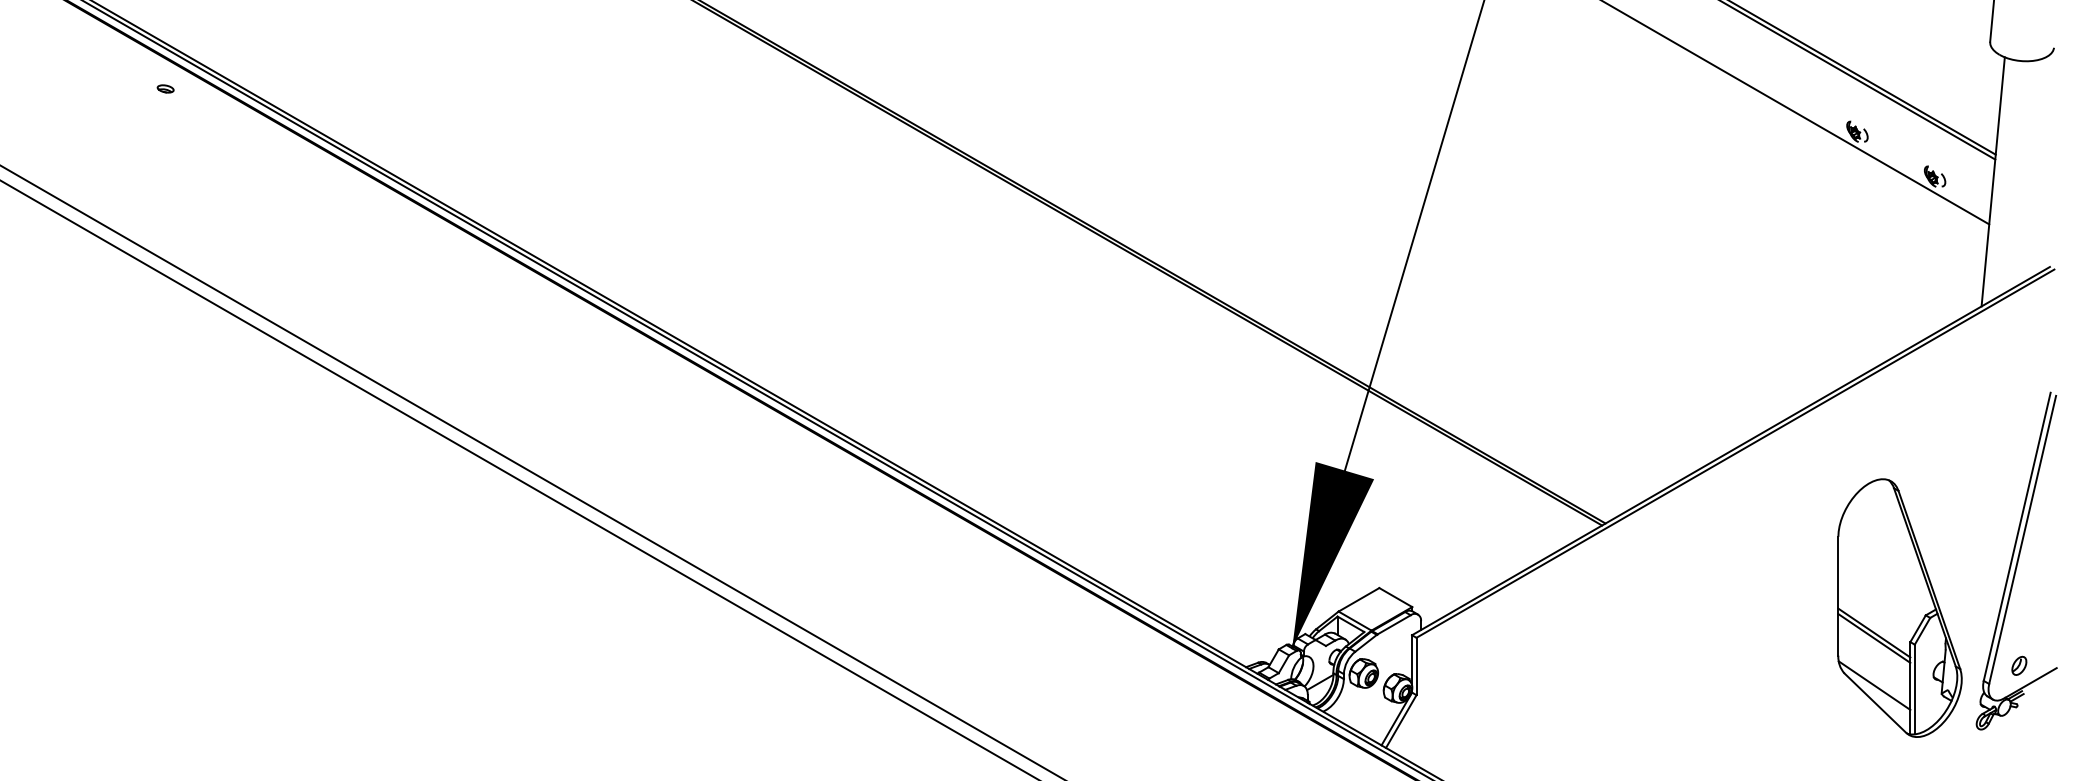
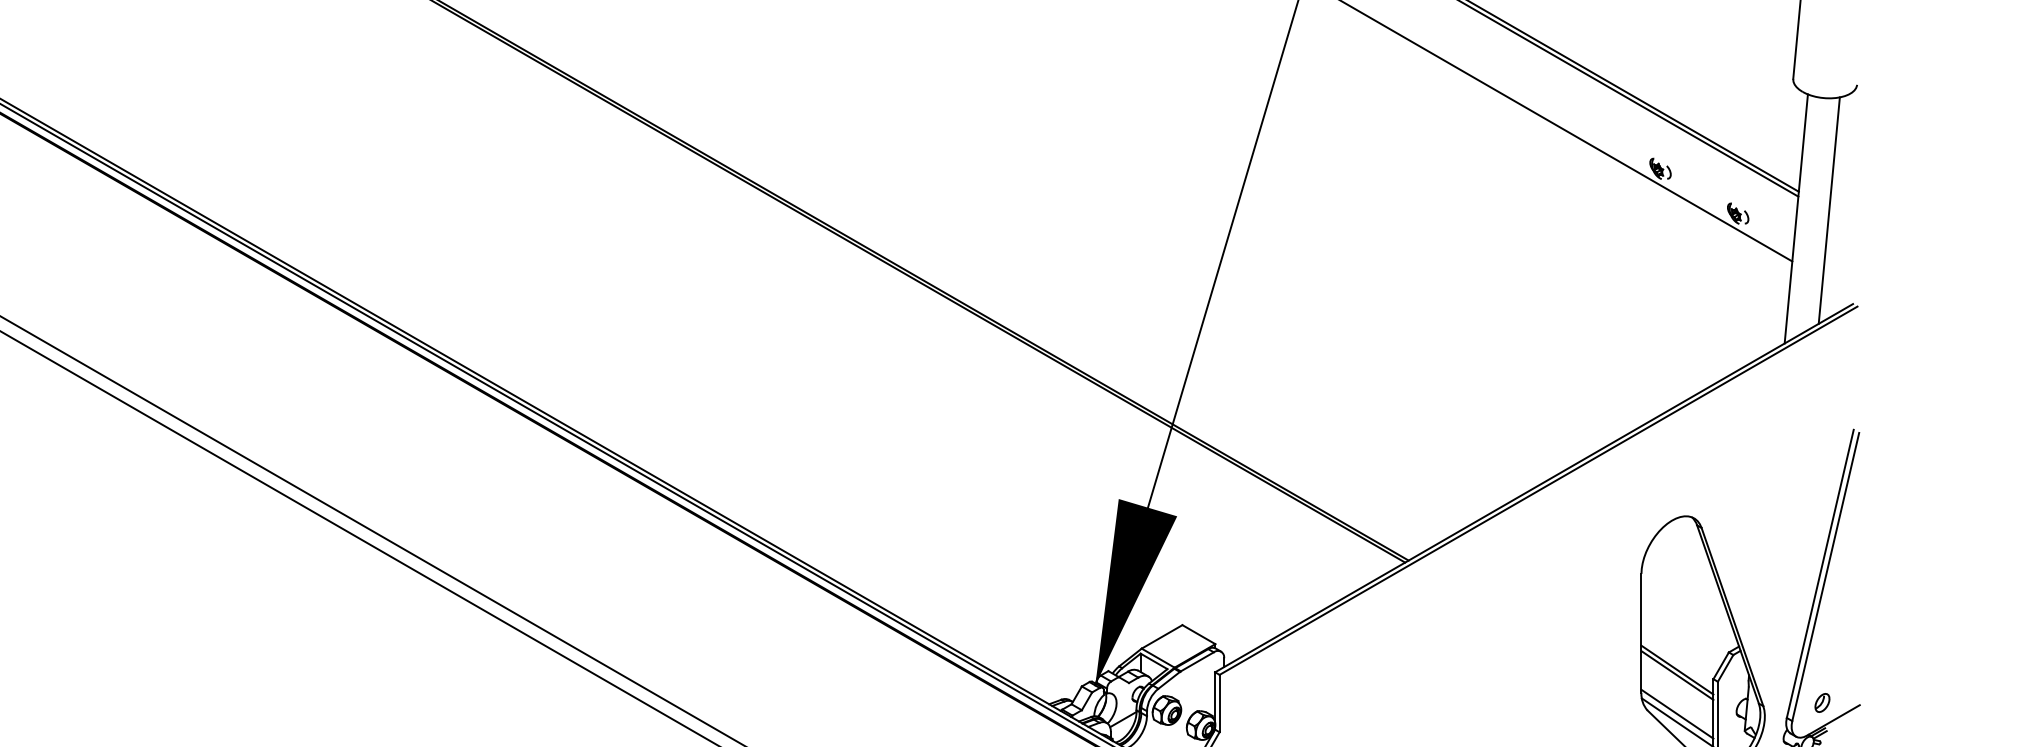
line: (2025, 173) -> (1828, 210), added
line: (1874, 676) -> (1677, 713), added

